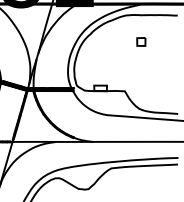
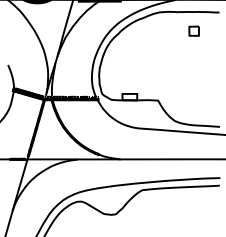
part: (140, 41) -> (193, 30), moved

